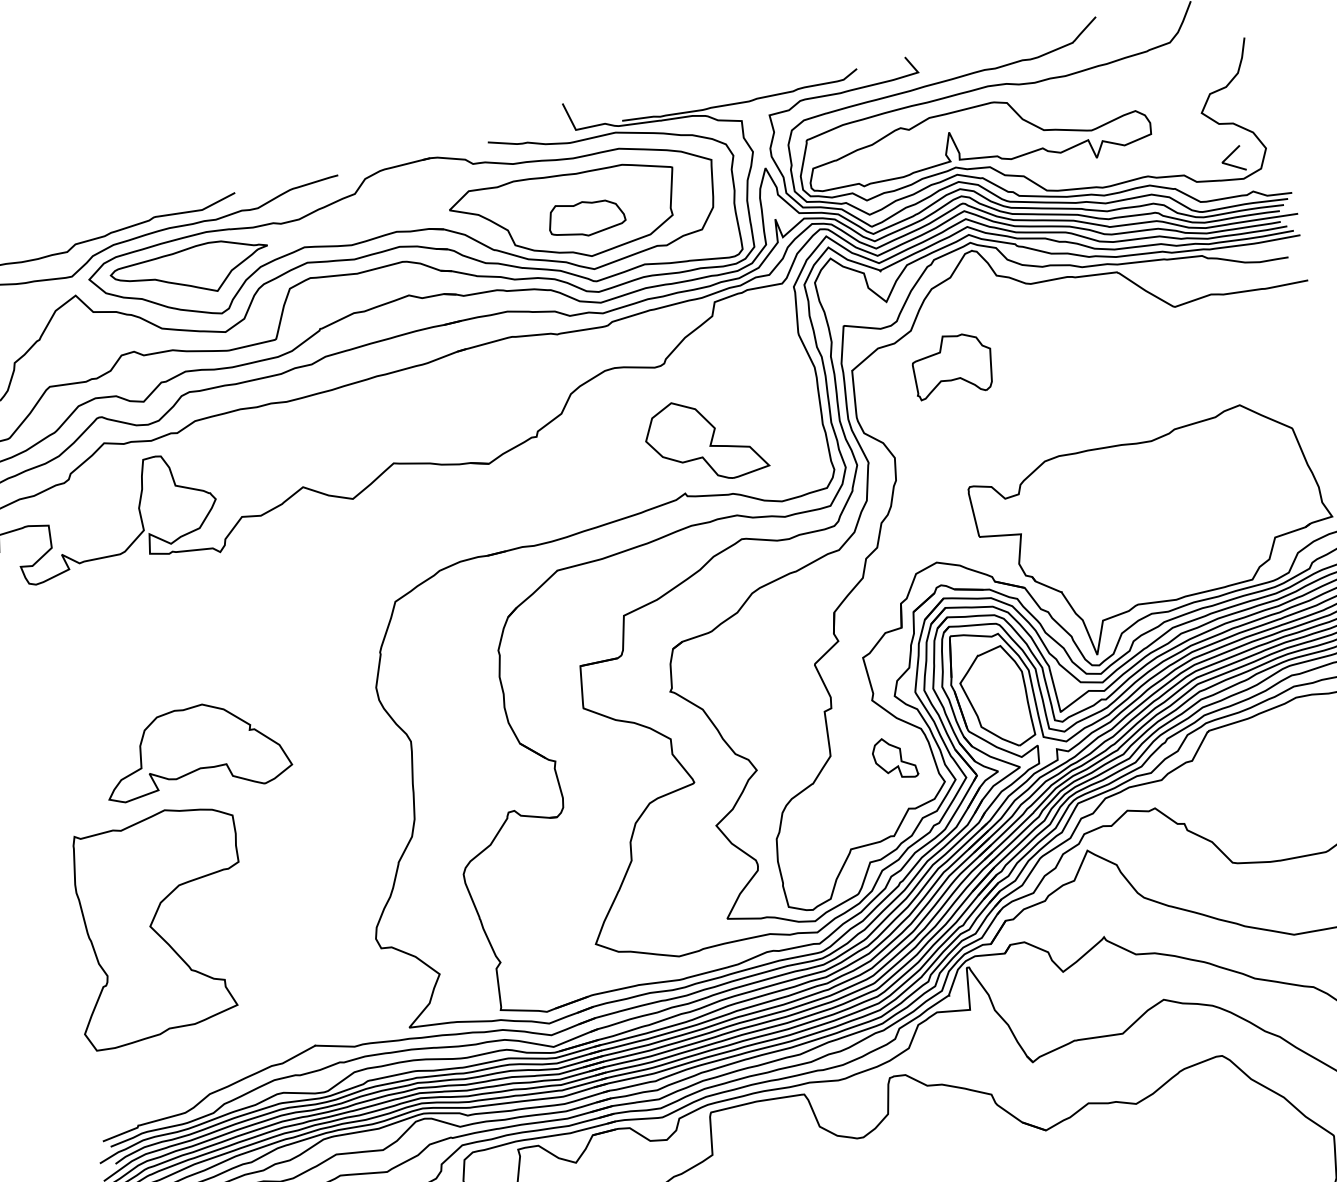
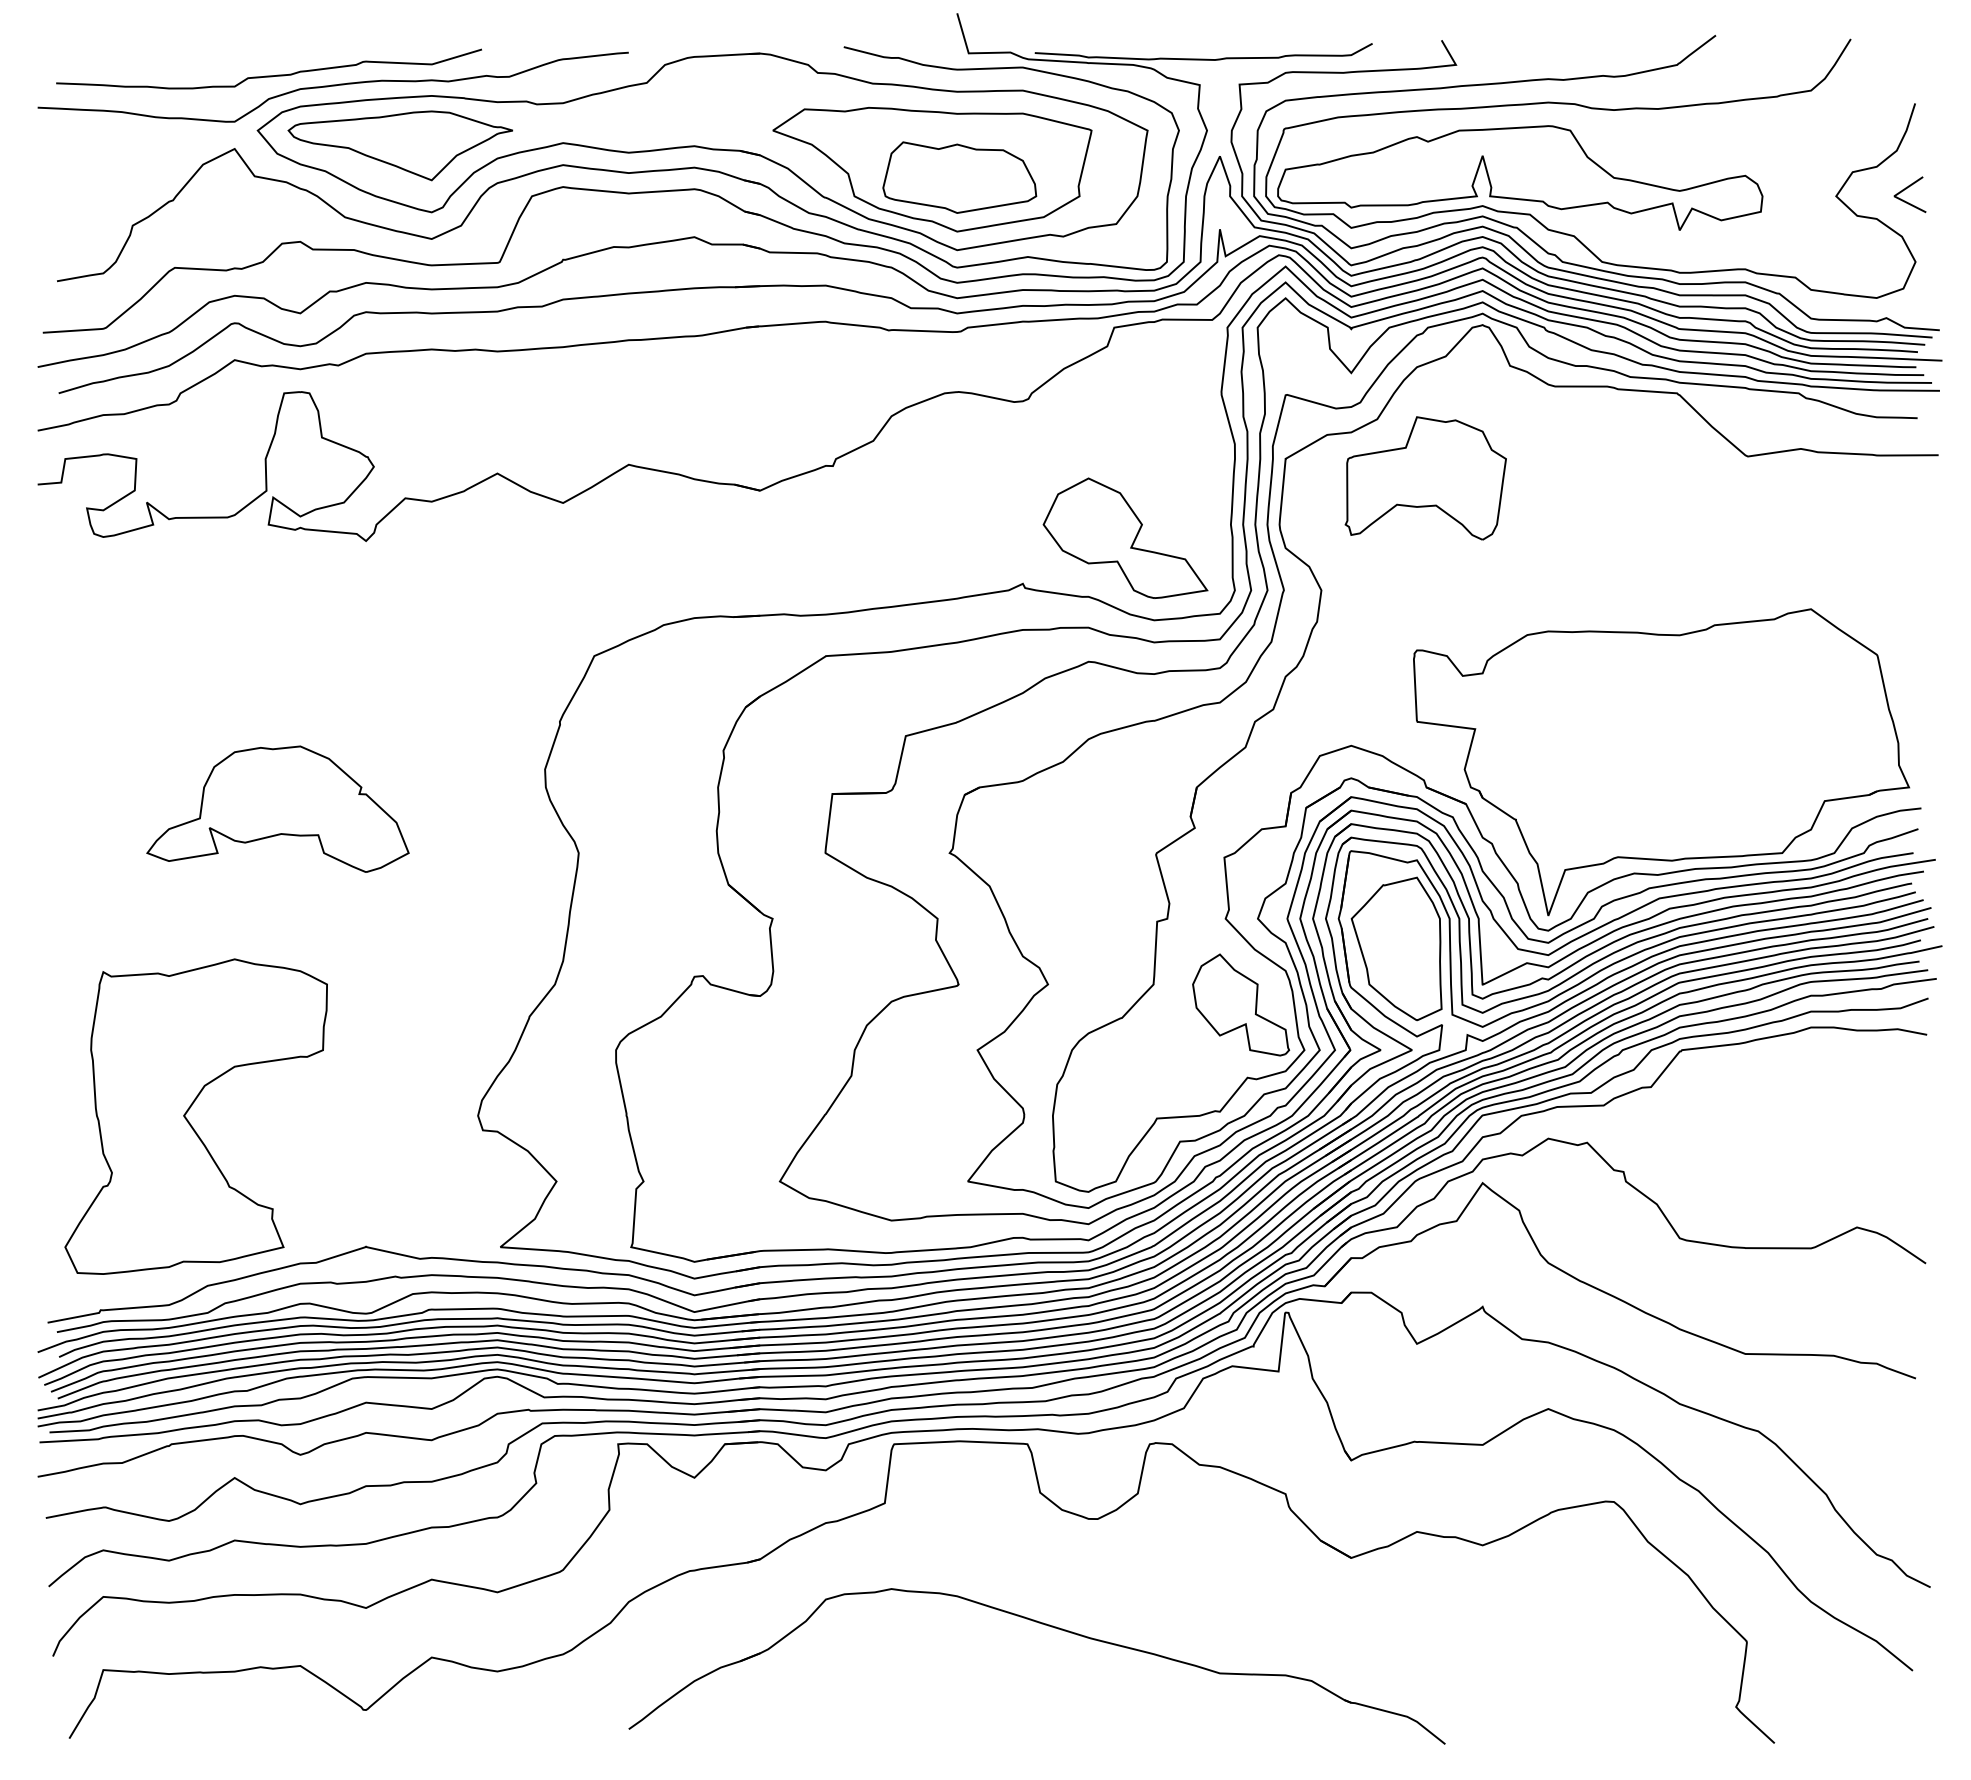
line: (1229, 156) -> (1906, 189), moved
part: (586, 218) -> (959, 177), size x1.43
part: (952, 365) -> (1425, 478), size x1.43
part: (705, 439) -> (1125, 537), moved
part: (894, 758) -> (1241, 1004), size x1.67
part: (154, 929) -> (189, 1121), moved

